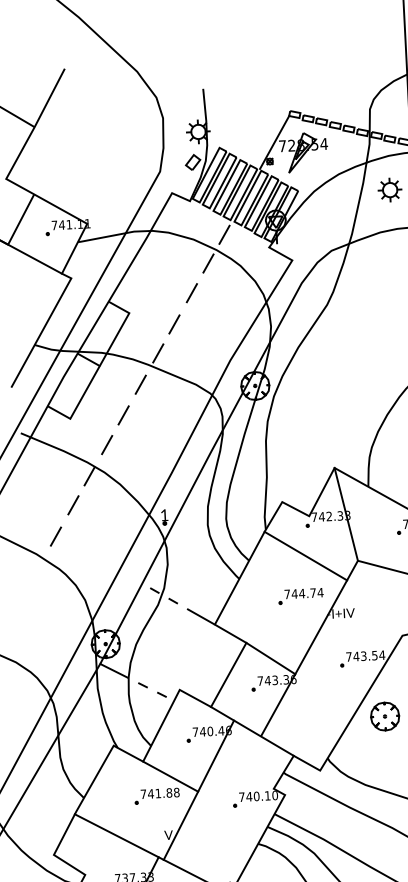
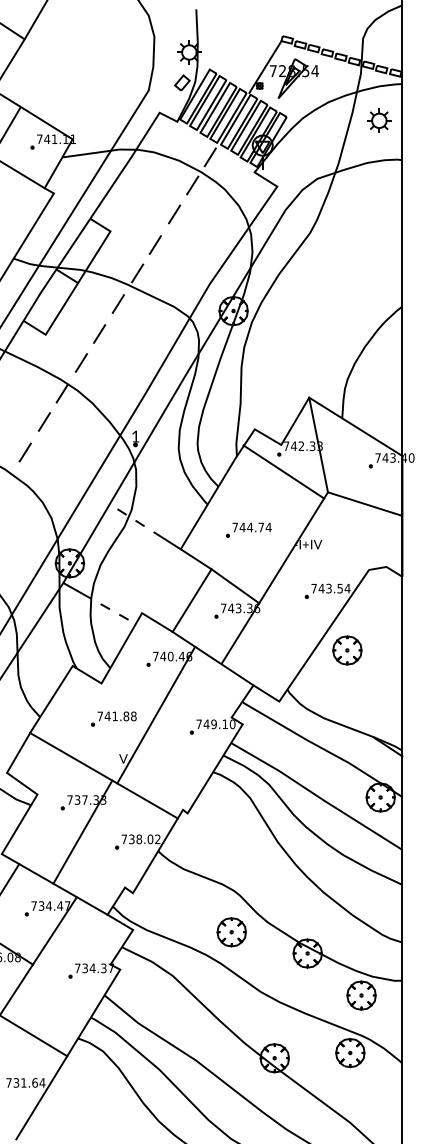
line: (305, 555) -> (283, 471), moved
part: (300, 595) -> (248, 529), moved
line: (170, 776) -> (128, 699), removed
text: (256, 796) -> (213, 724), 740.10 -> 749.10

